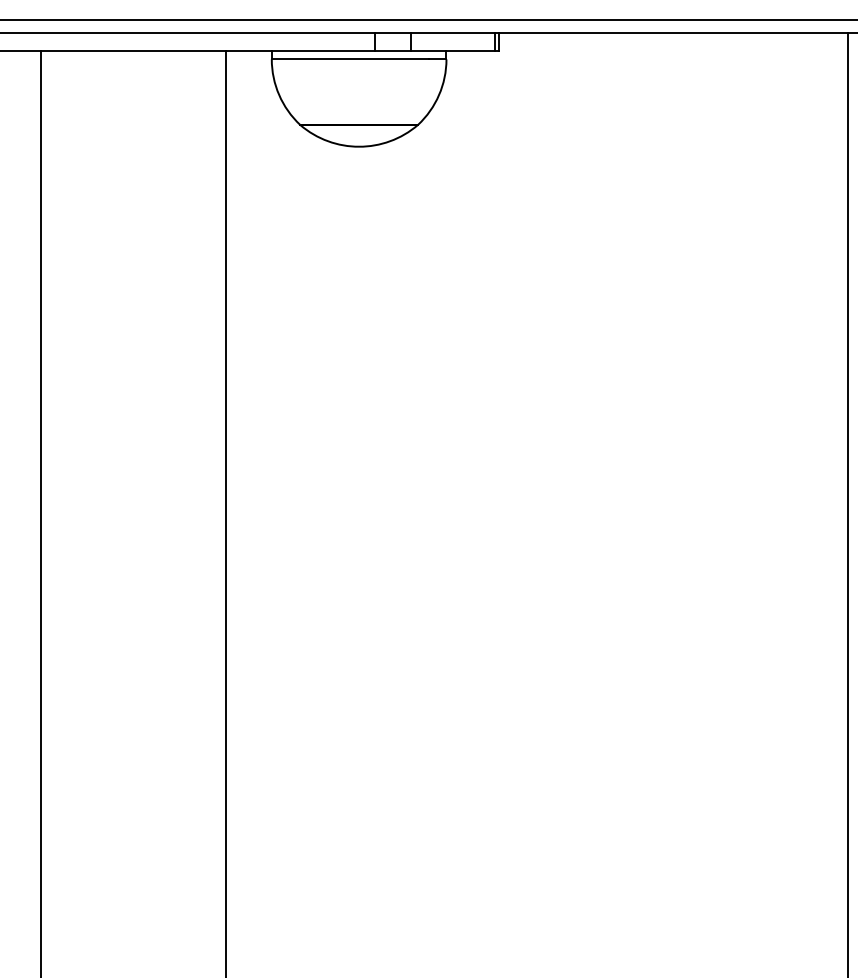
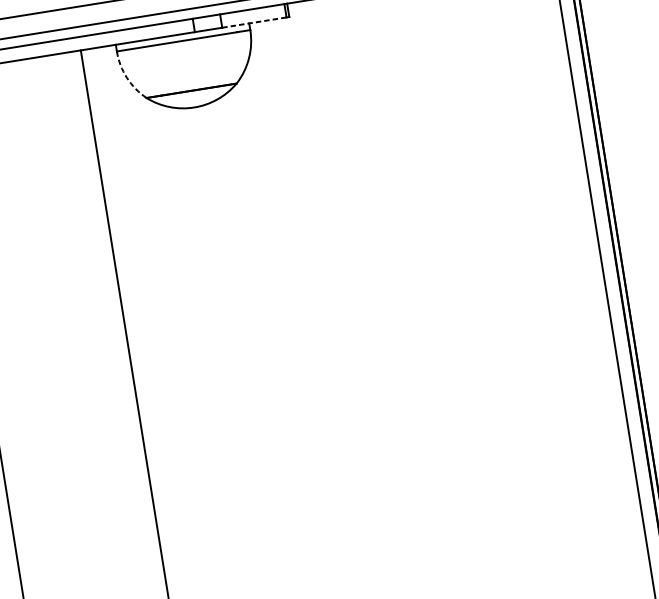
line: (453, 50) -> (254, 22), solid -> dashed
arc: (279, 95) -> (127, 78), solid -> dashed

